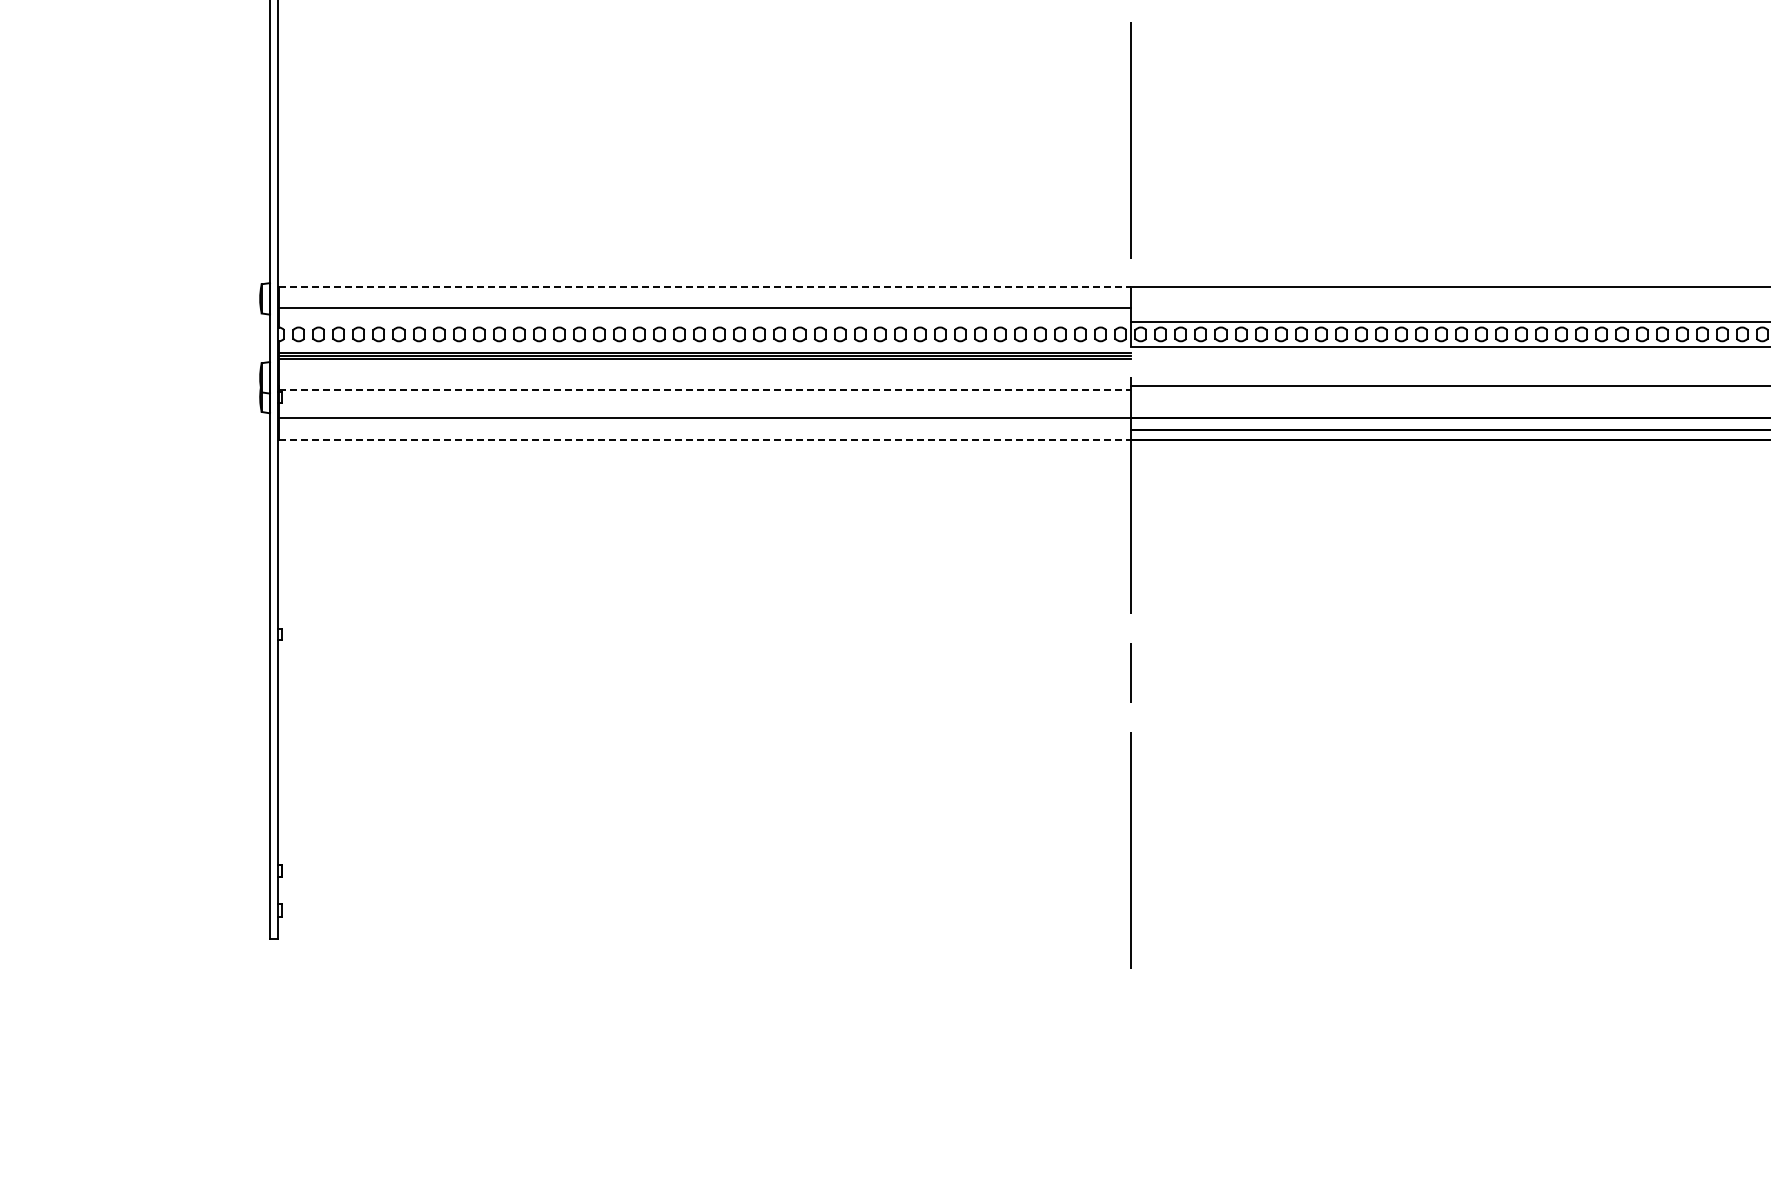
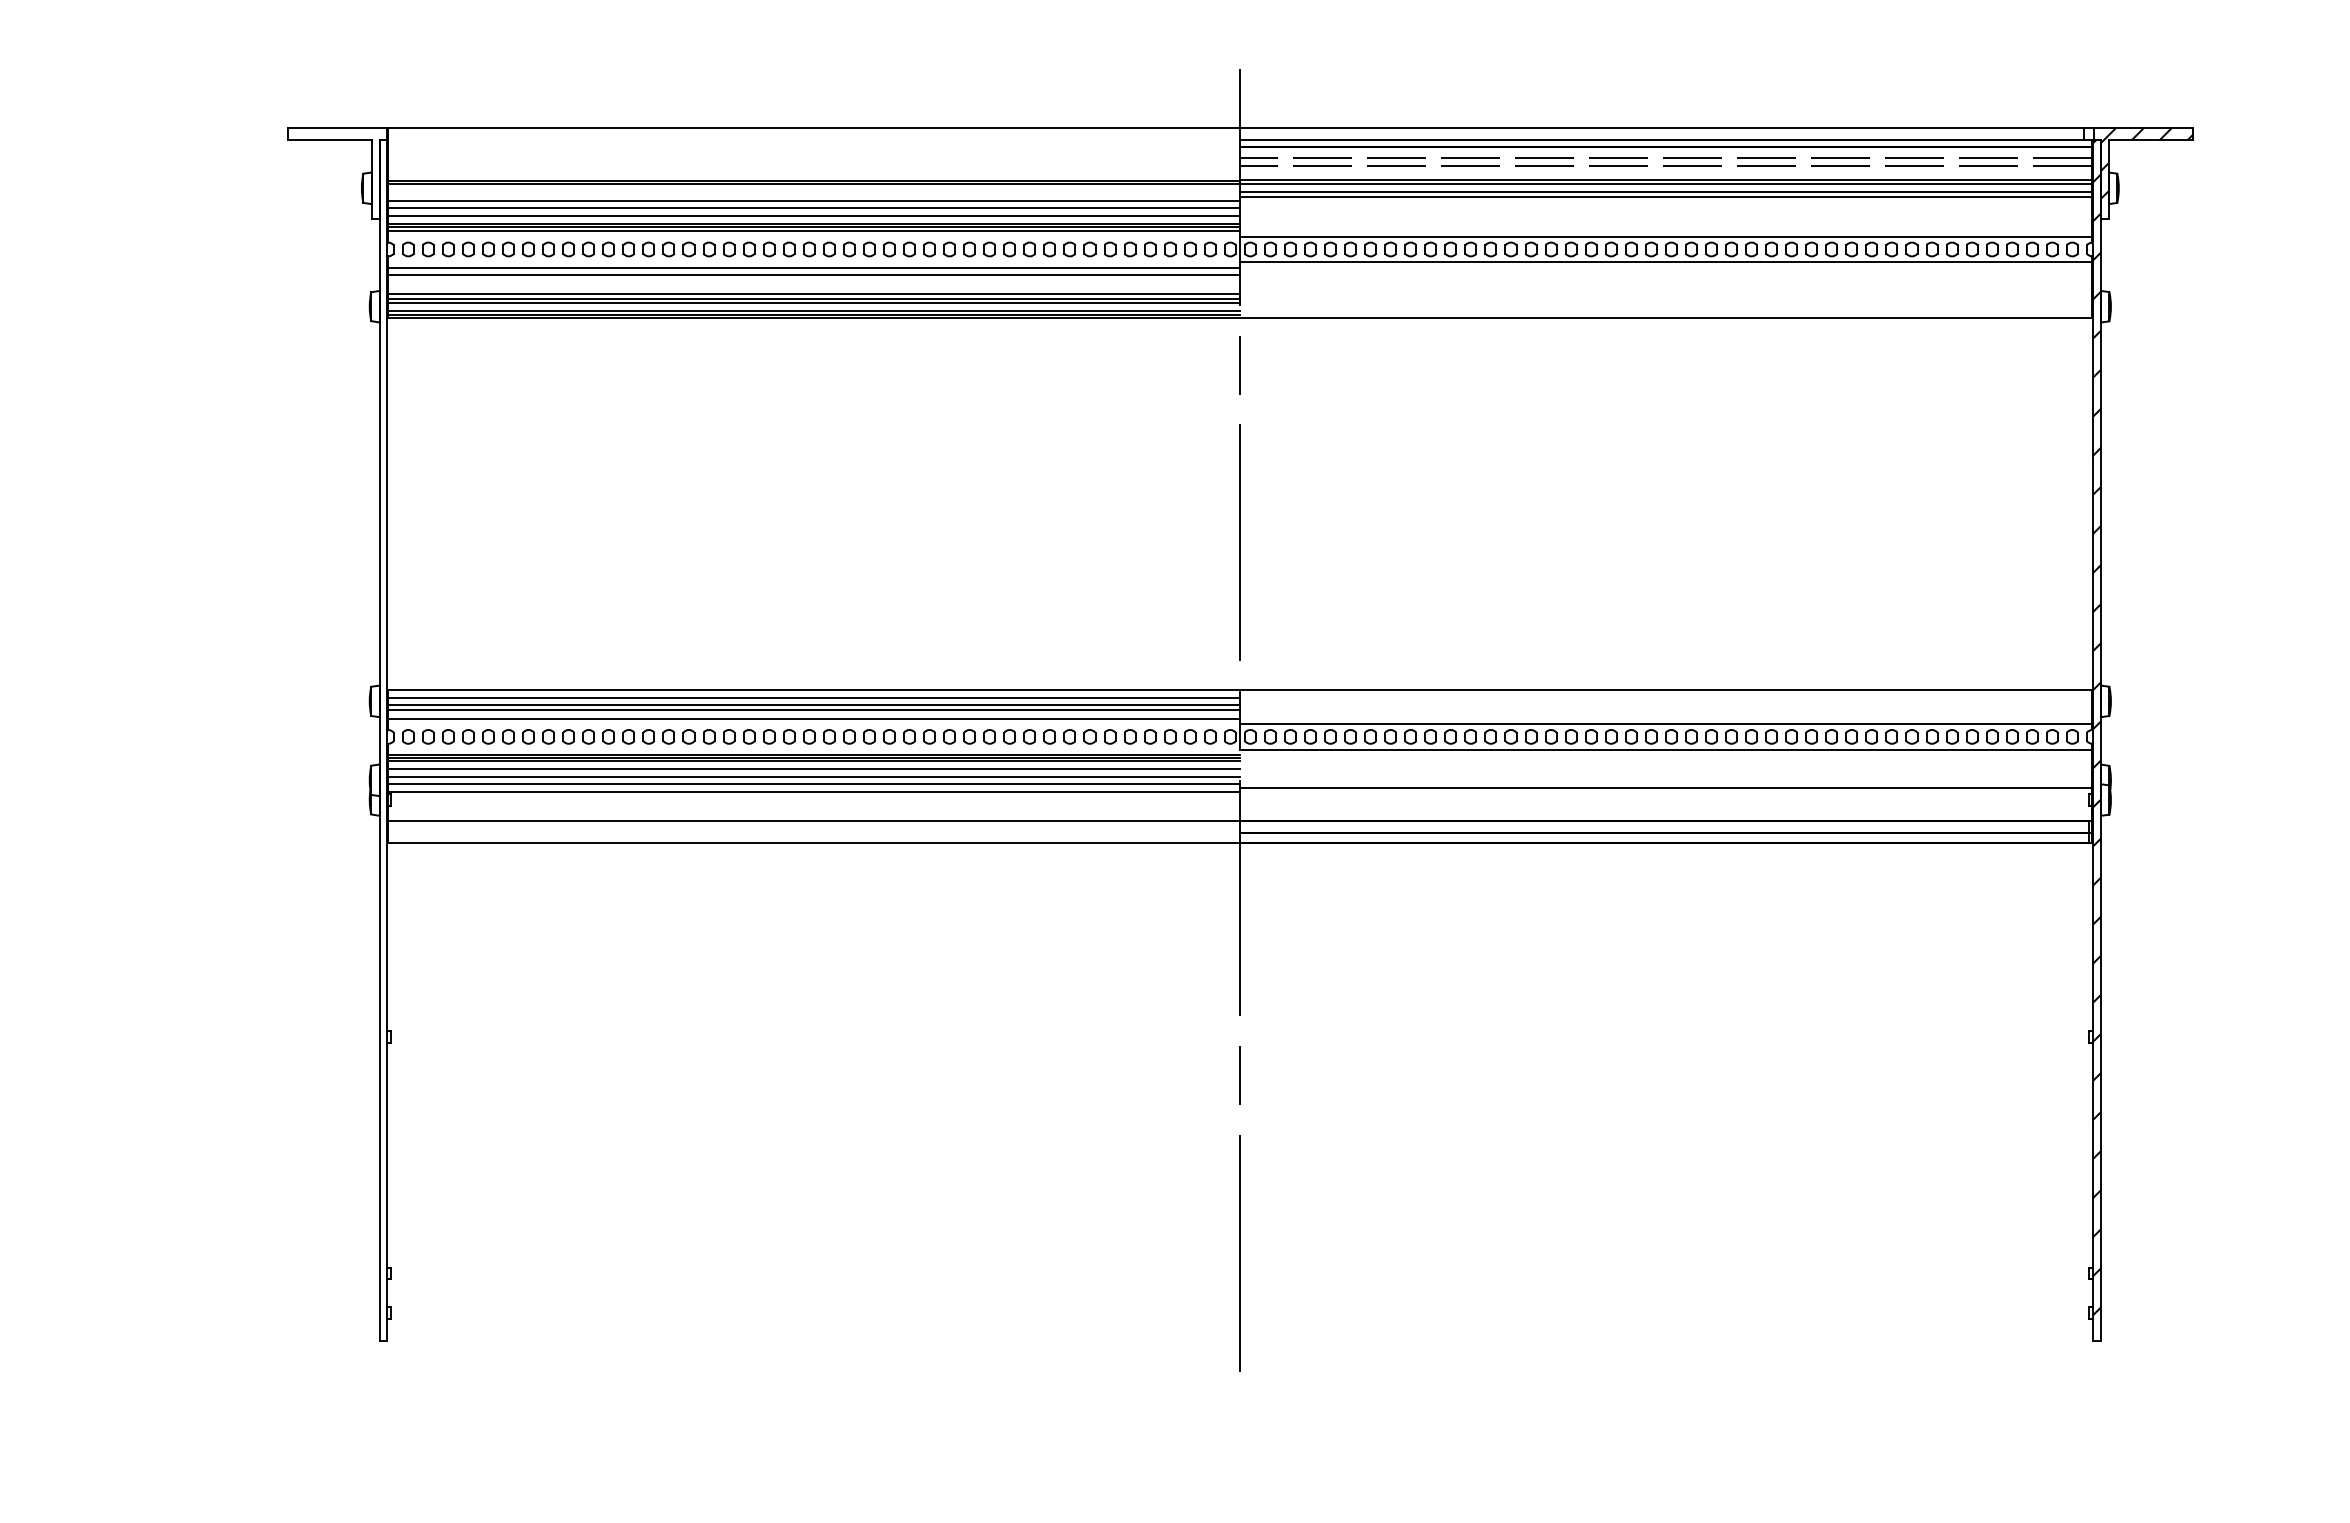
line: (704, 287) -> (814, 689), dashed -> solid
line: (704, 295) -> (814, 697), added
line: (704, 303) -> (814, 705), added
line: (704, 316) -> (814, 718), added
line: (704, 366) -> (814, 768), added
line: (704, 374) -> (814, 776), added
line: (704, 382) -> (814, 784), added
line: (704, 390) -> (814, 792), dashed -> solid
line: (704, 440) -> (814, 842), dashed -> solid

